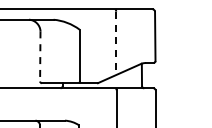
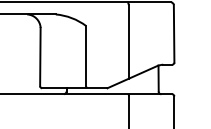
line: (116, 43) -> (129, 42), dashed -> solid
line: (40, 56) -> (40, 57), dashed -> solid

